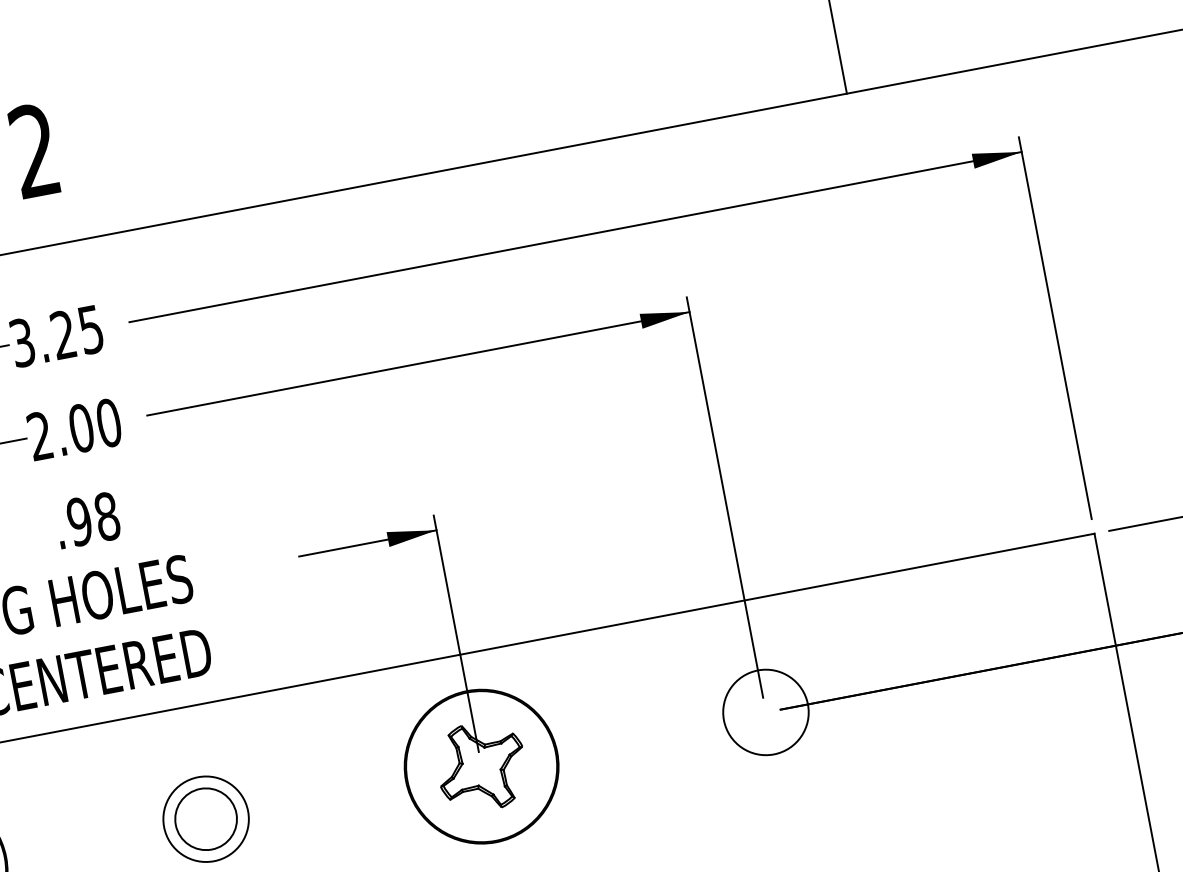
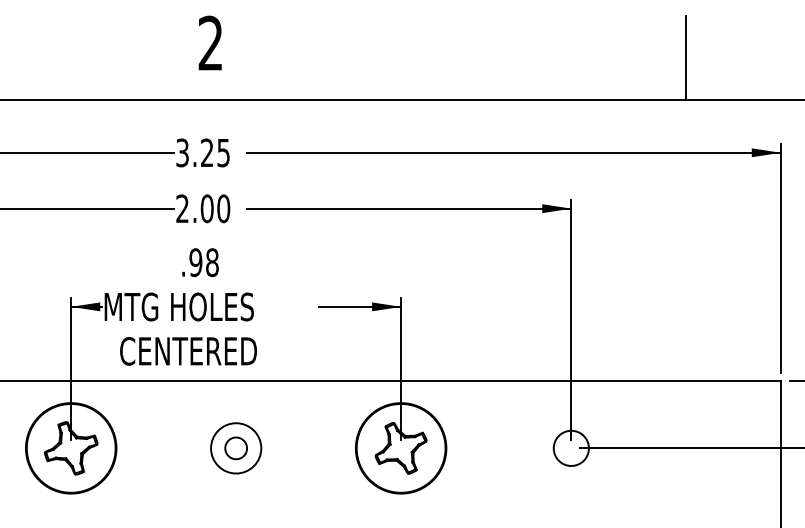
circle: (766, 712) -> (571, 448), size x0.7
circle: (206, 819) -> (236, 448), size x0.6

